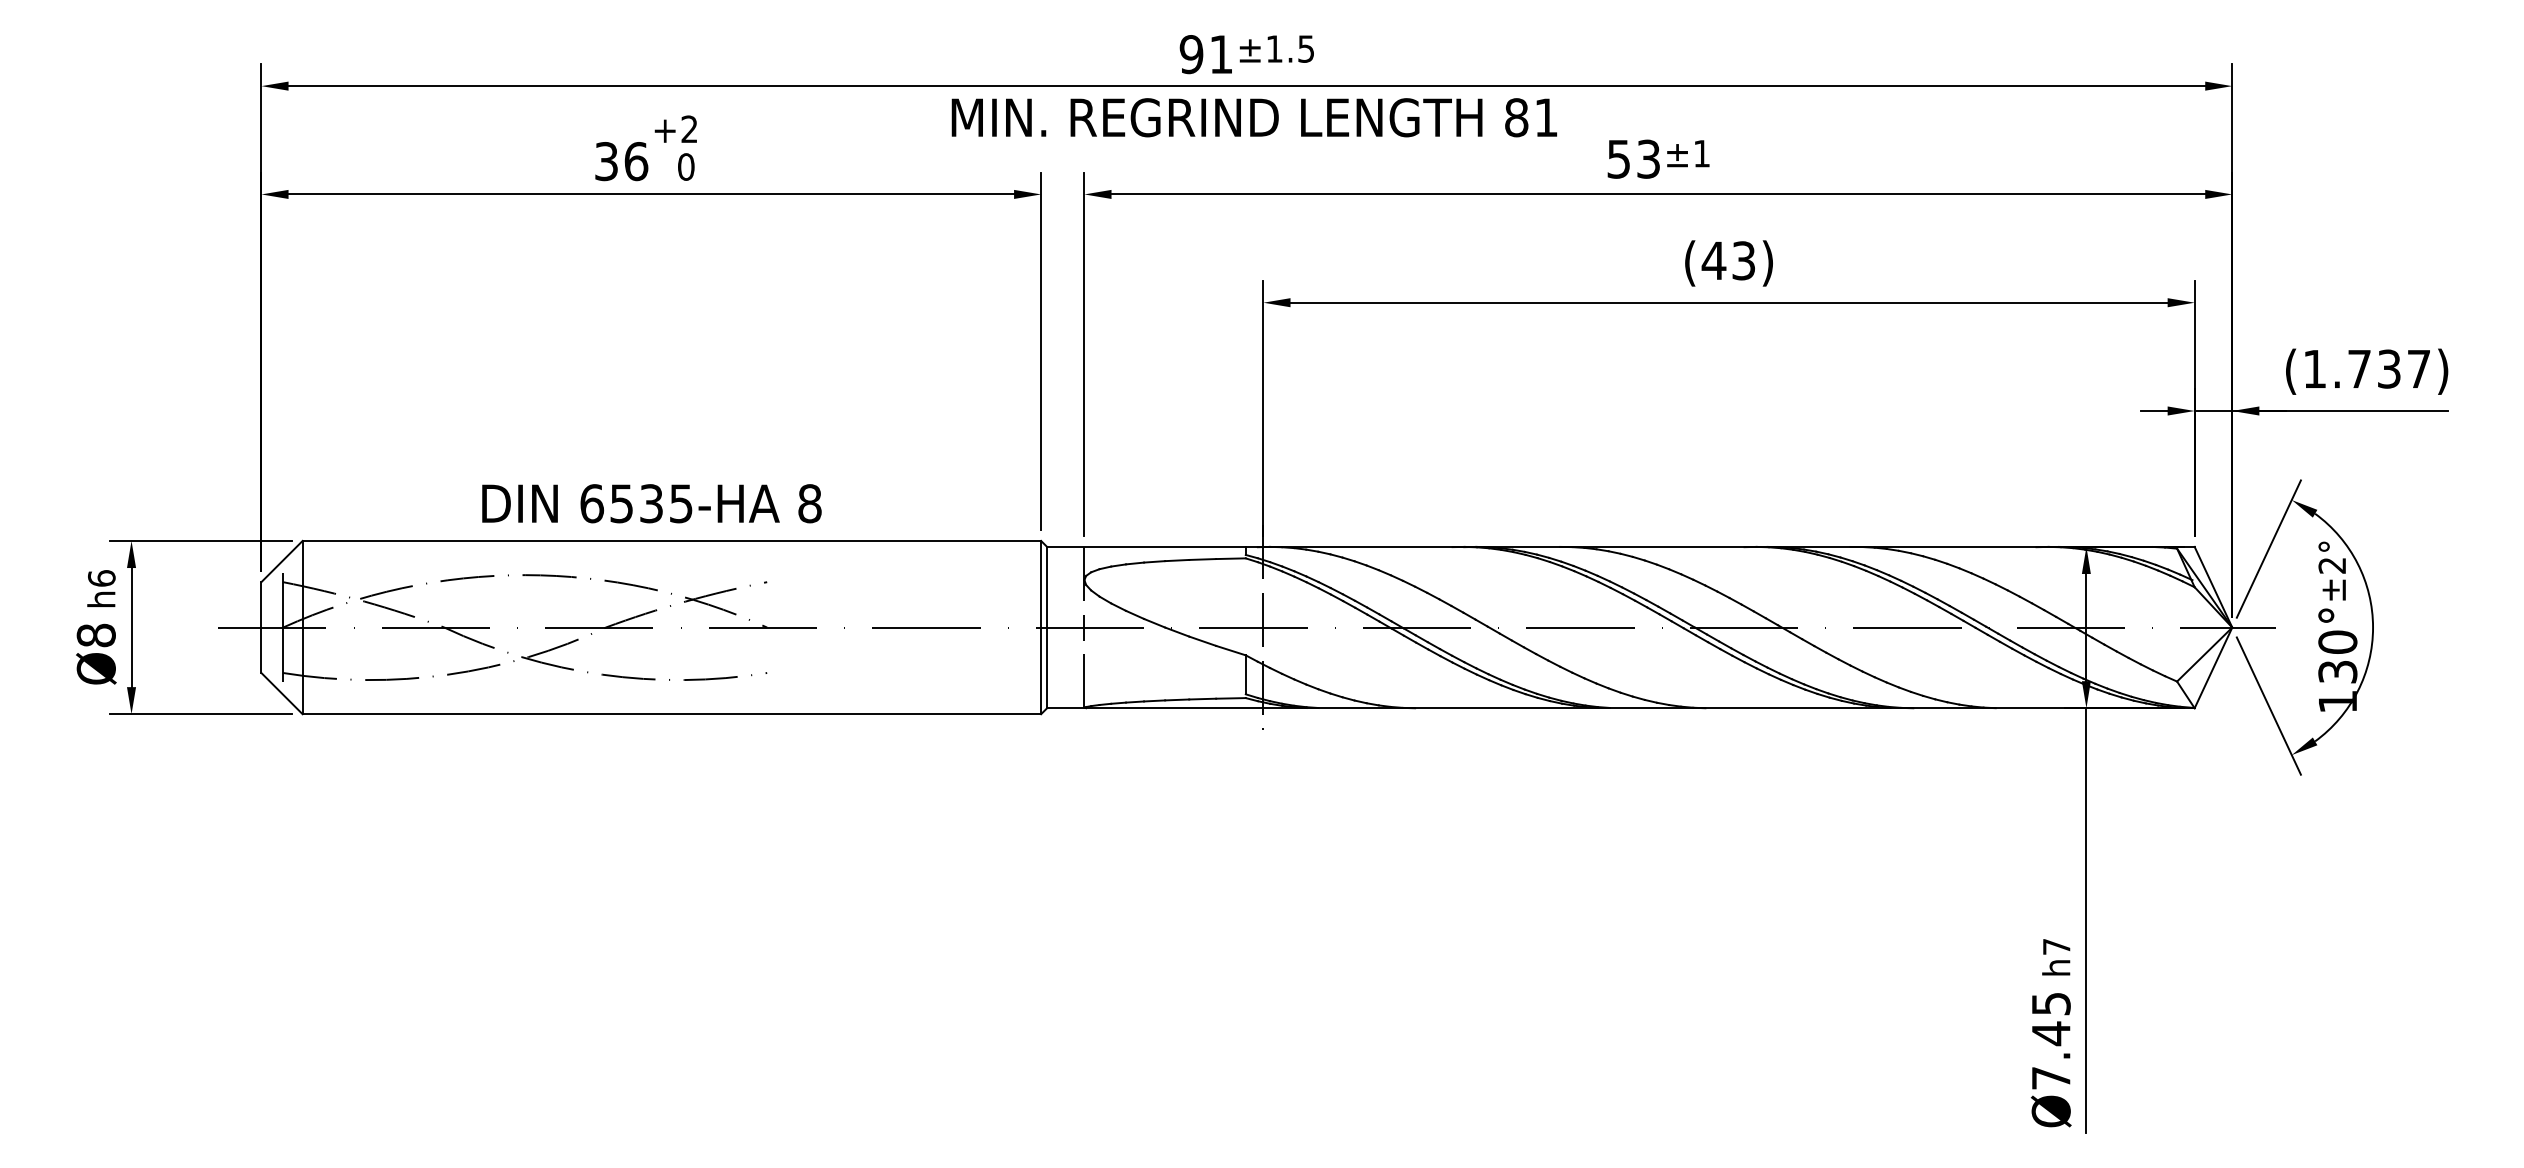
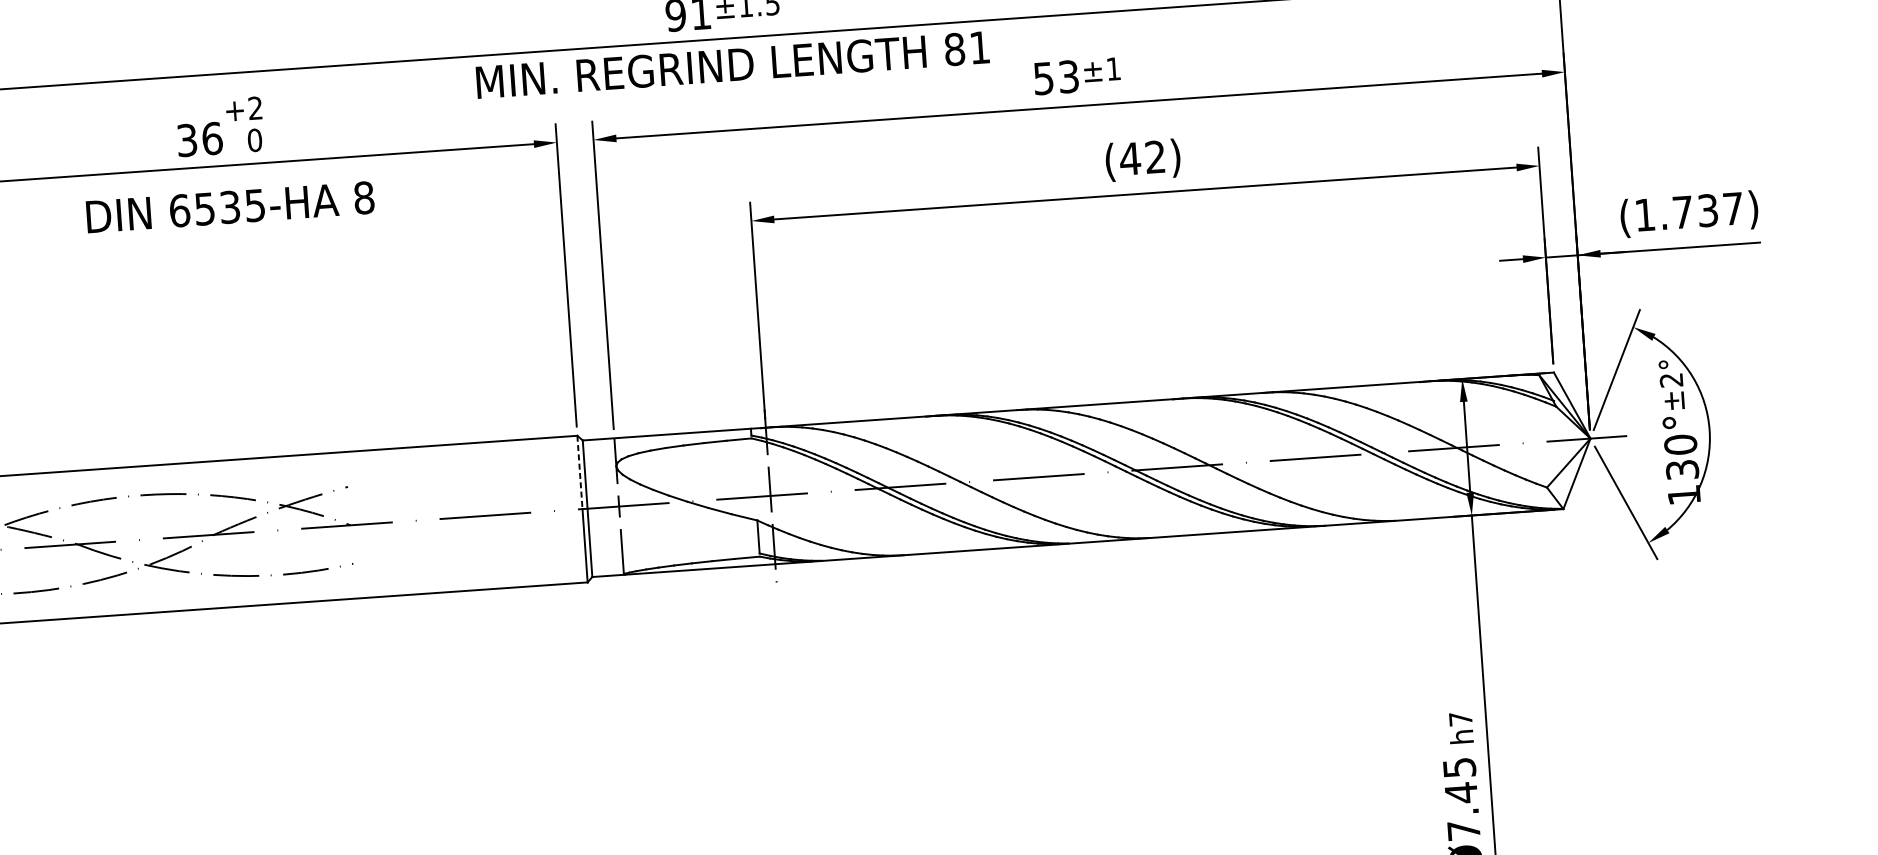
text: (1743, 260) -> (1155, 156), (43) -> (42)
text: (651, 503) -> (230, 207), moved
line: (1041, 584) -> (580, 472), solid -> dashed

